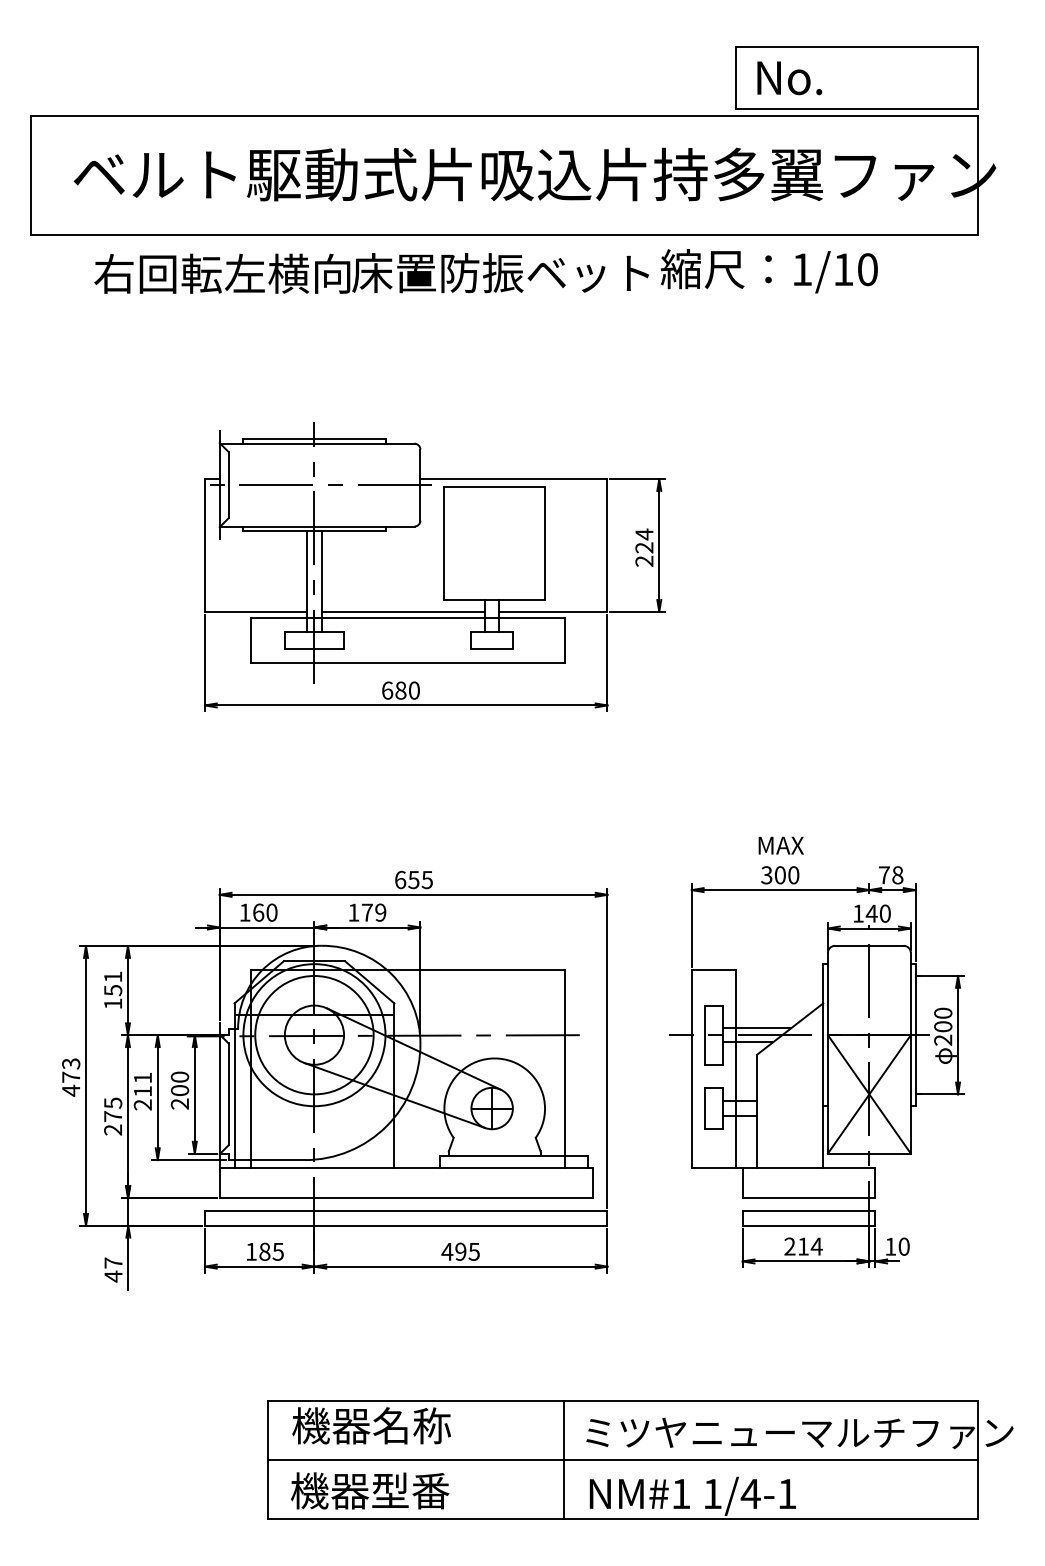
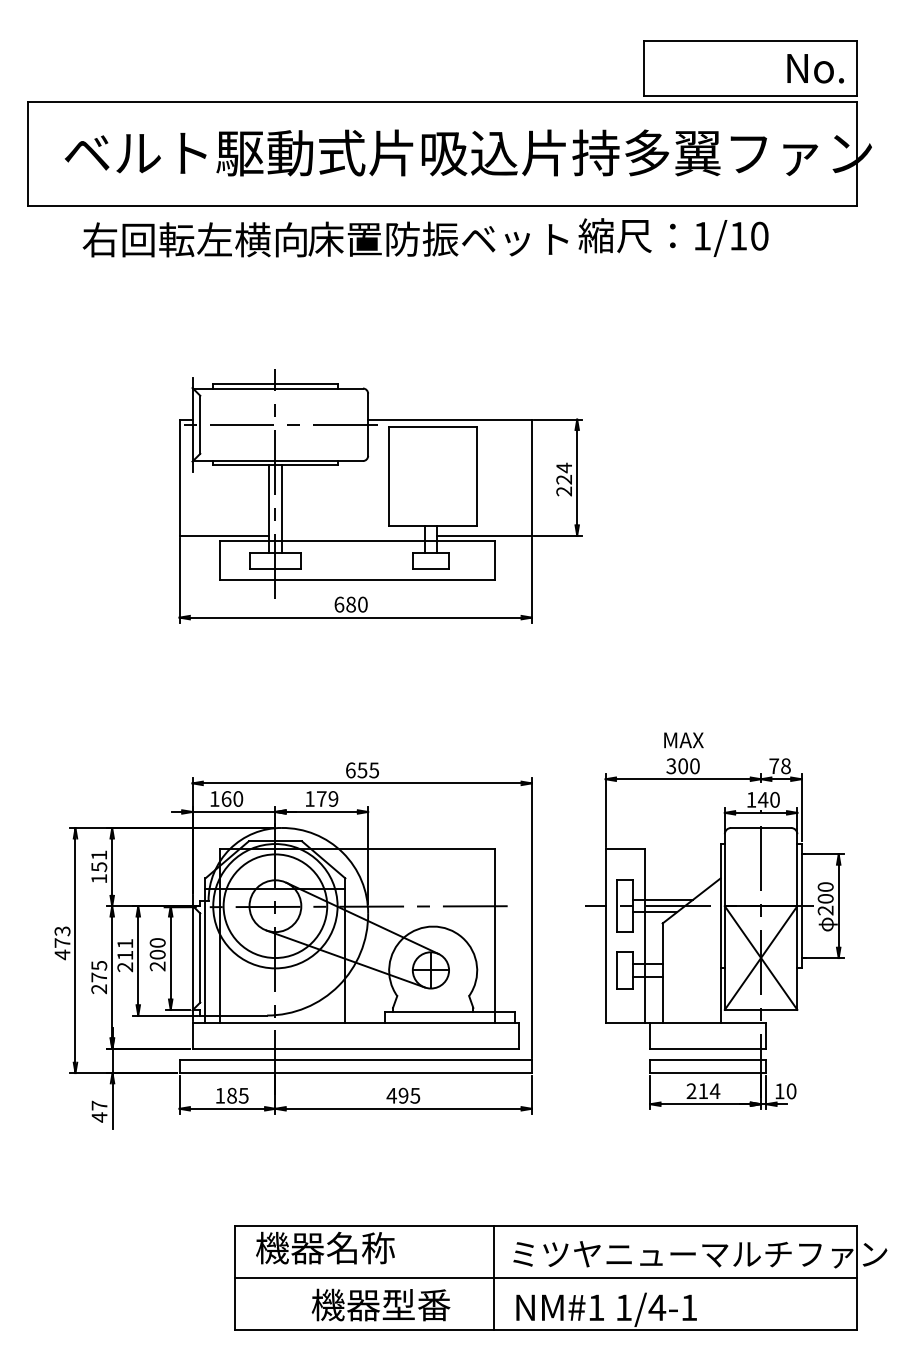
text: (789, 78) -> (815, 68), moved
line: (403, 611) -> (353, 535), removed
text: (370, 1490) -> (381, 1304), moved

